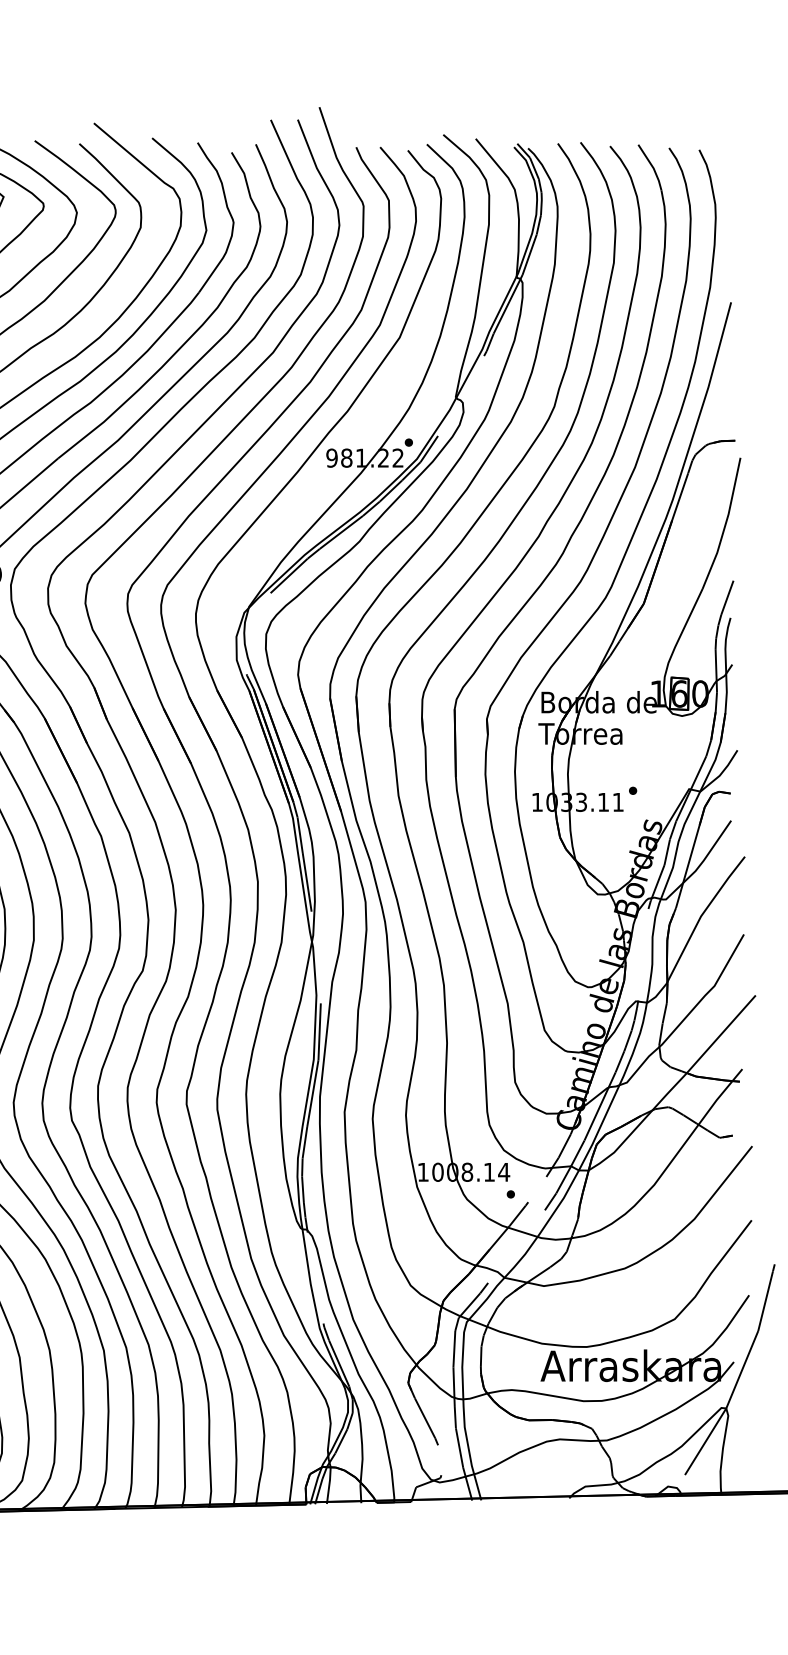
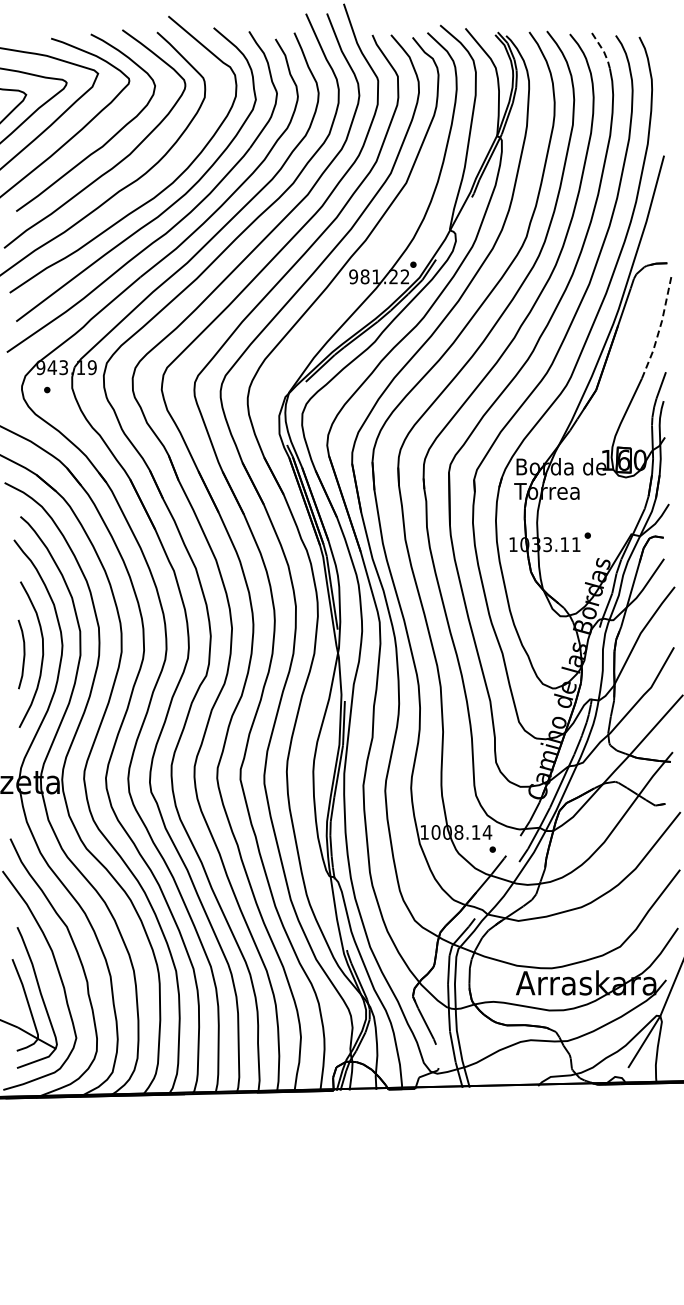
line: (653, 167) -> (603, 50), solid -> dashed
line: (725, 525) -> (659, 329), solid -> dashed

